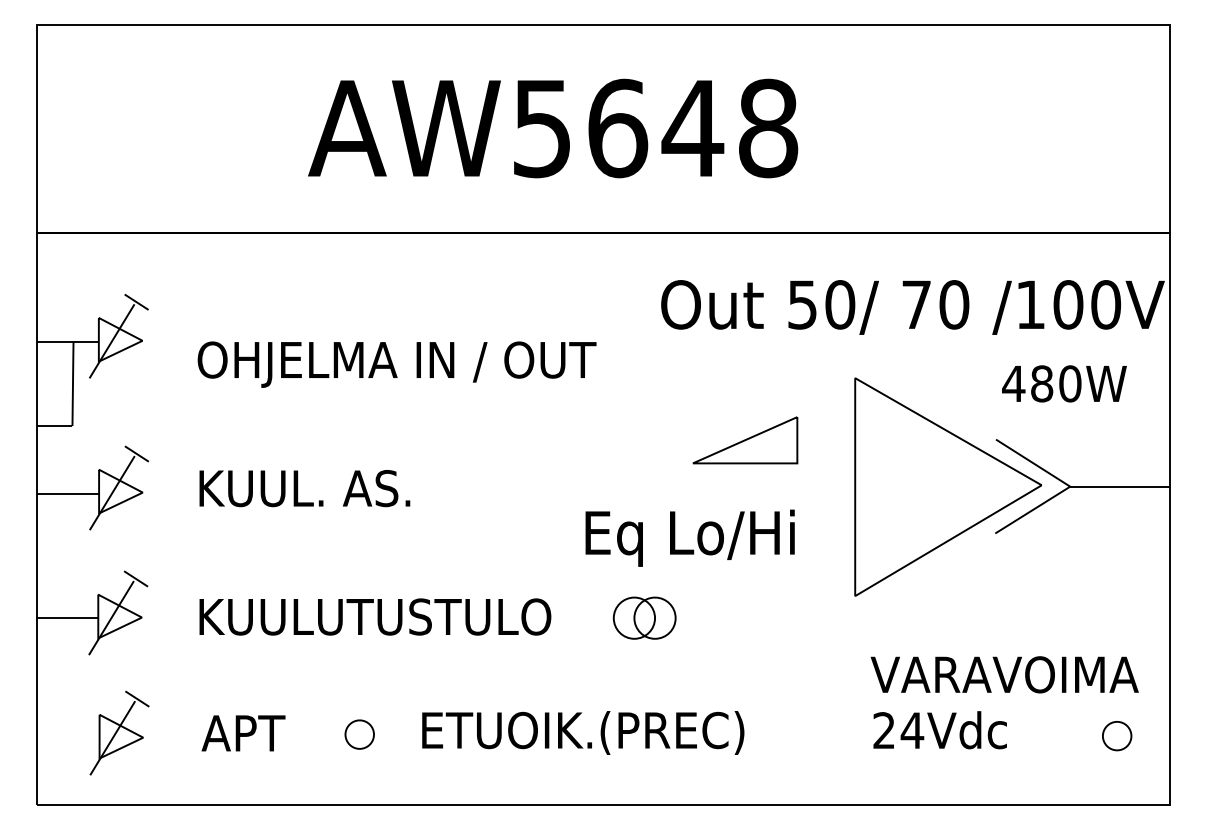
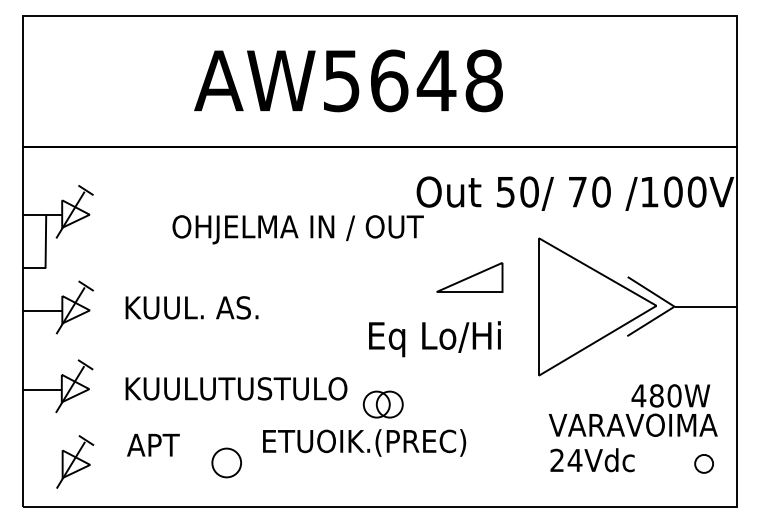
text: (395, 364) -> (297, 229), moved
text: (1063, 383) -> (670, 395), moved
part: (643, 618) -> (382, 404), moved
text: (243, 732) -> (153, 444), moved
text: (583, 732) -> (364, 442), moved
part: (359, 733) -> (226, 462), size x1.6

